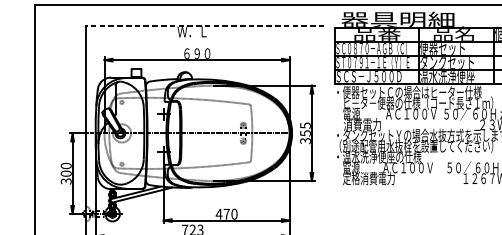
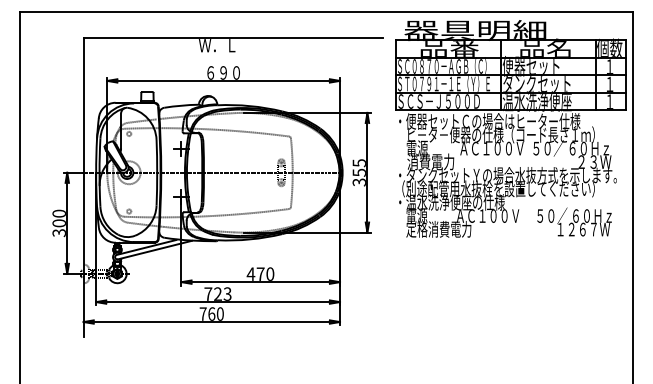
line: (205, 25) -> (233, 37), dashed -> solid

